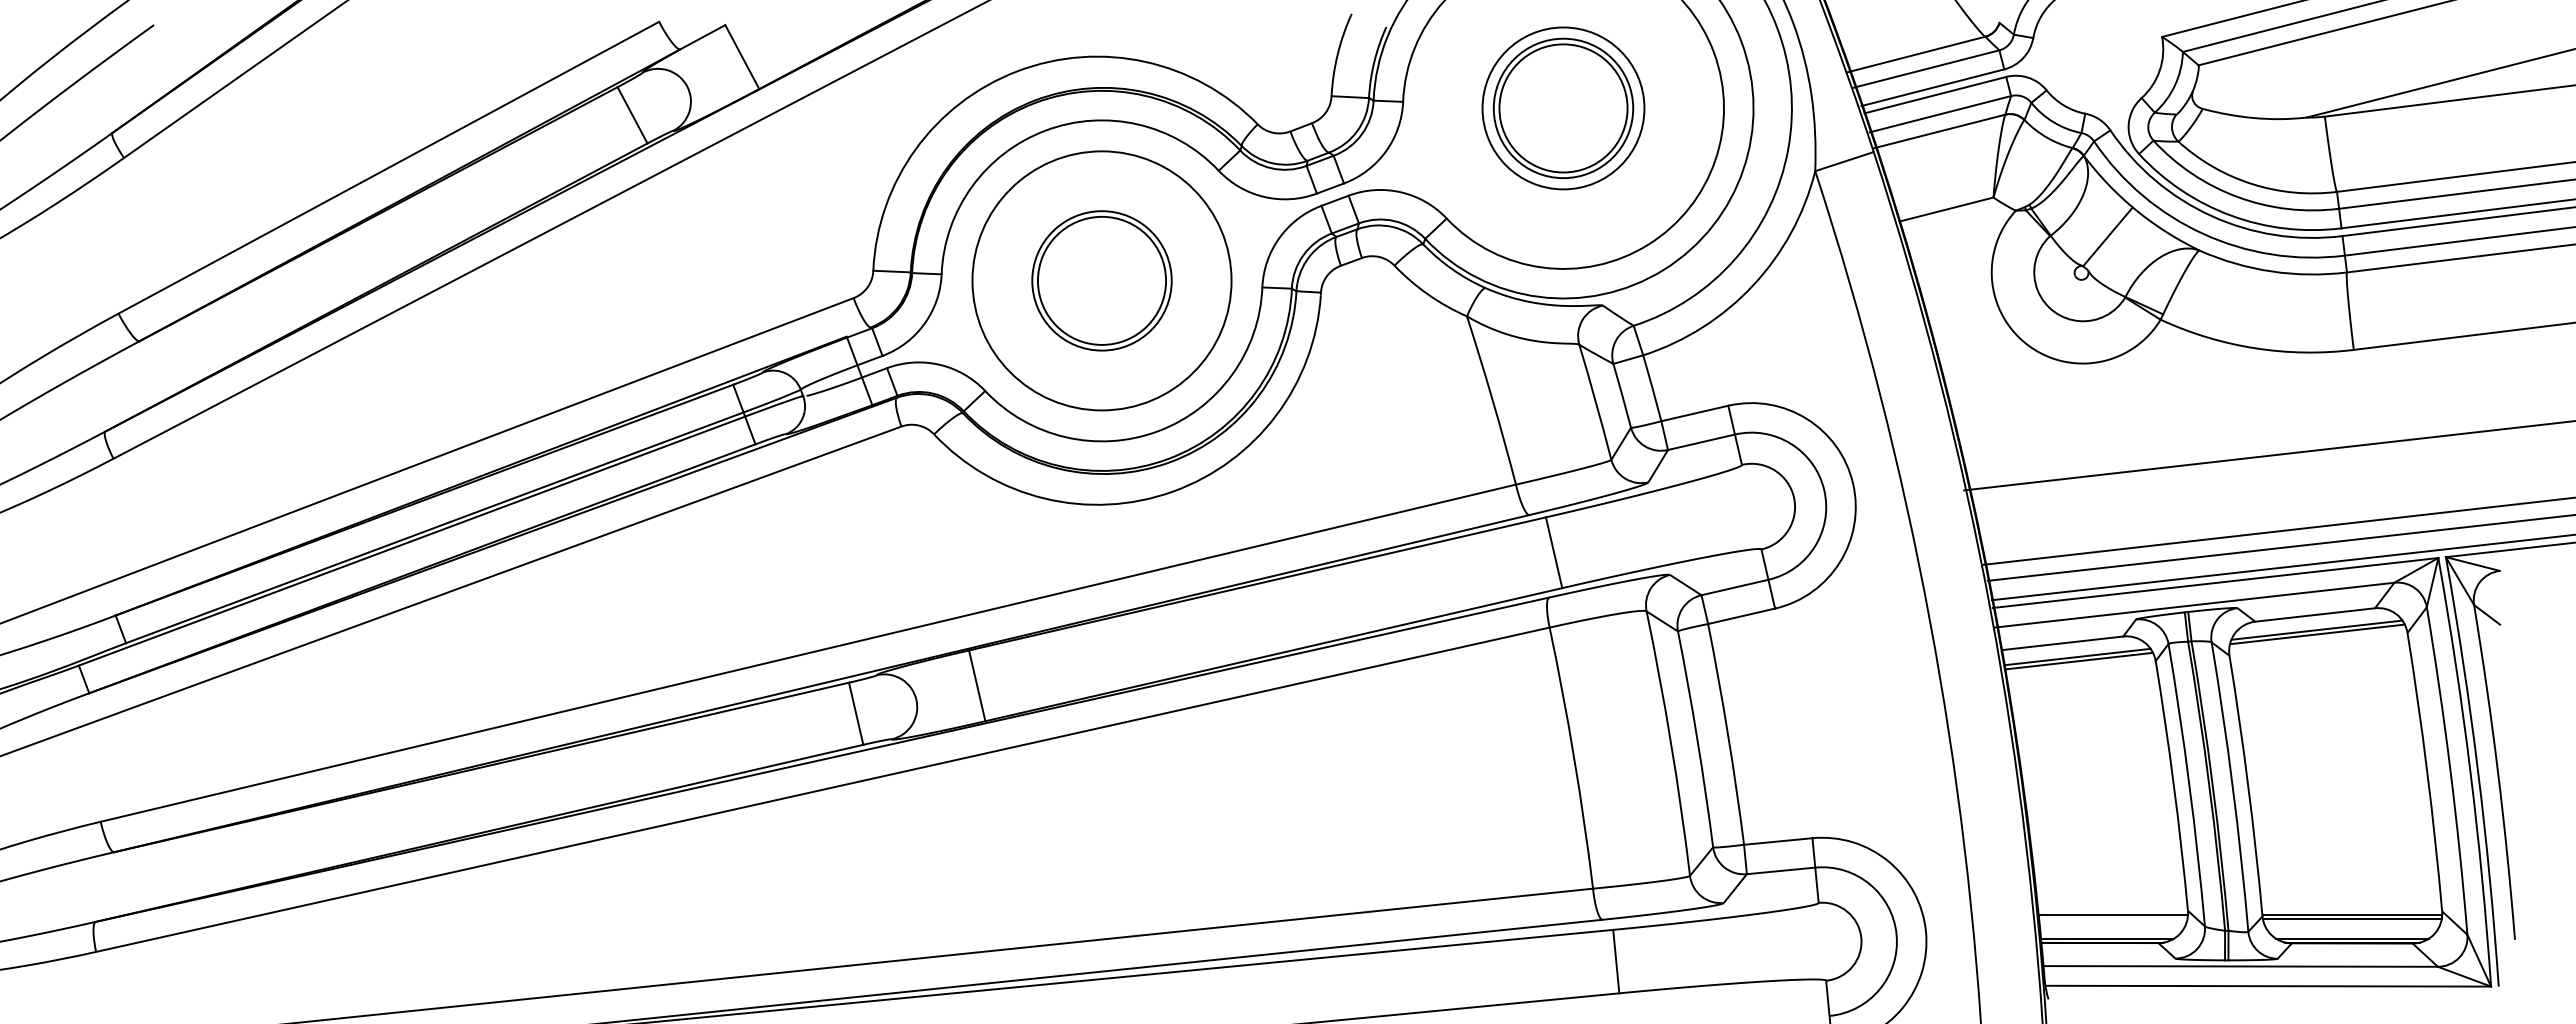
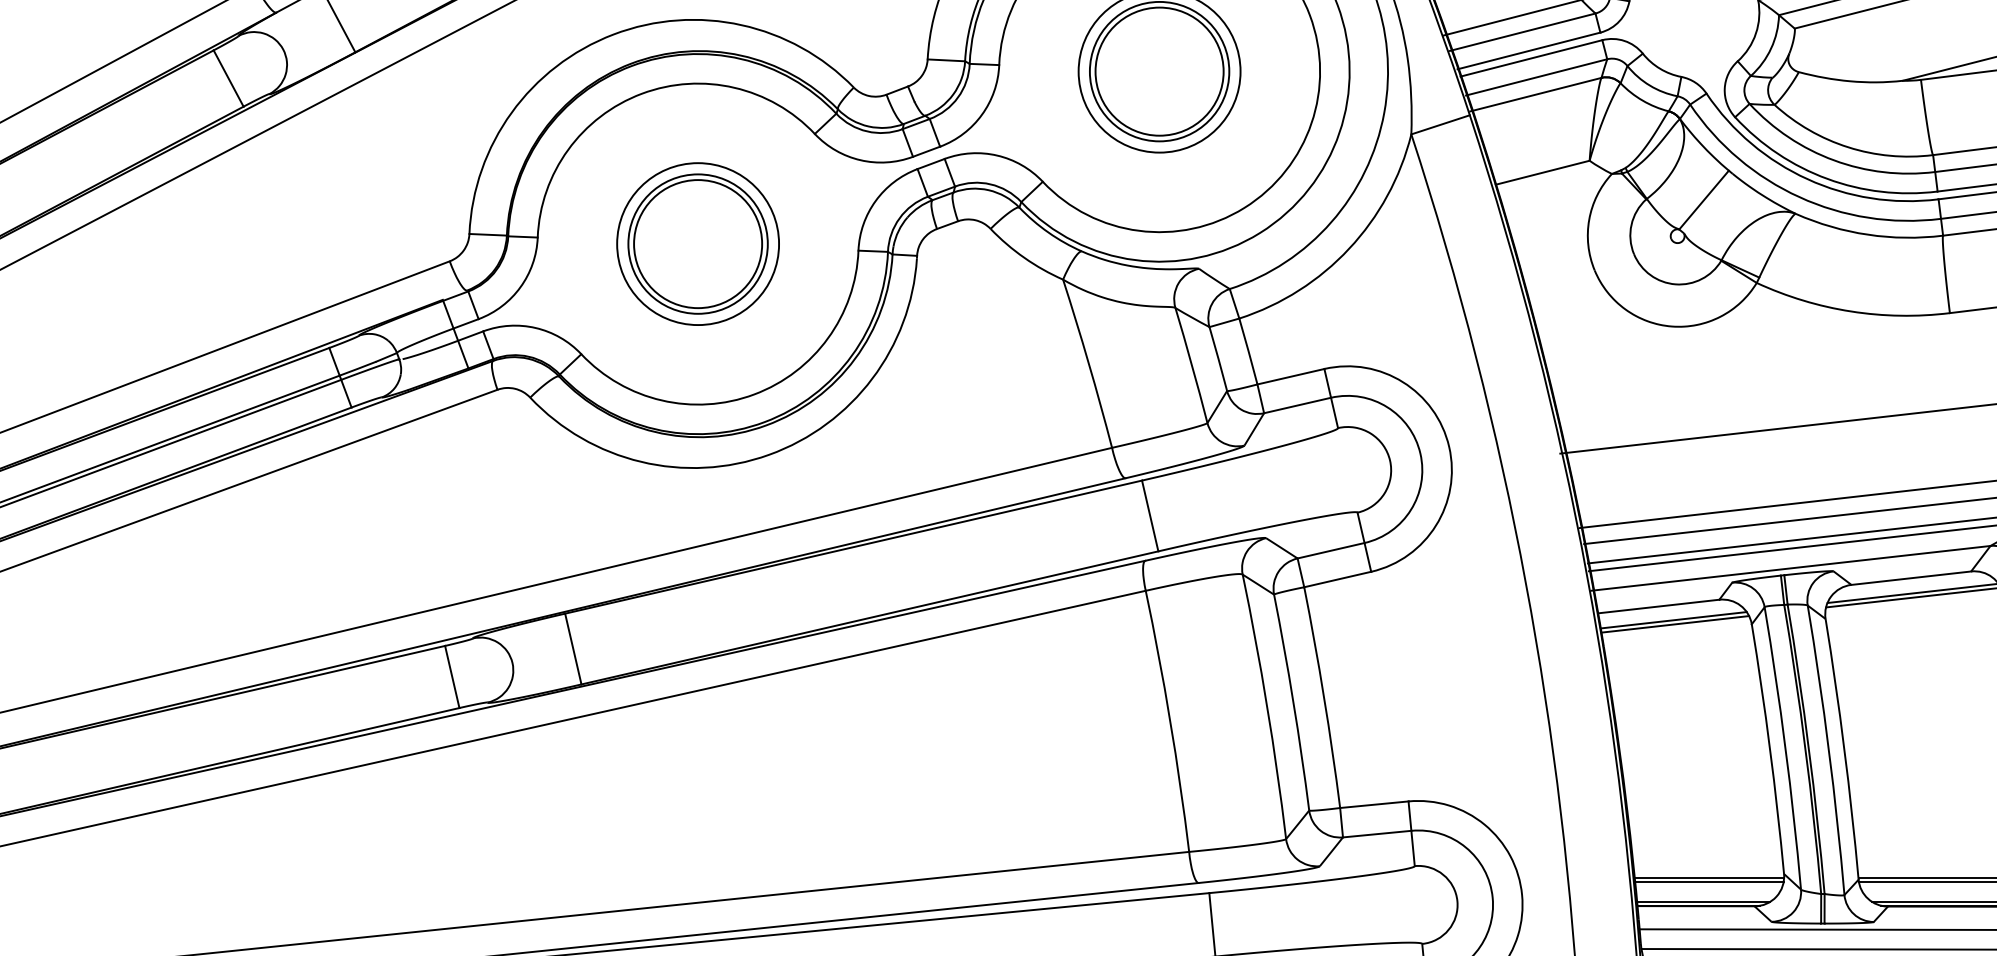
circle: (1101, 280) -> (697, 243), size x0.62
line: (2112, 919) -> (1708, 882), added

